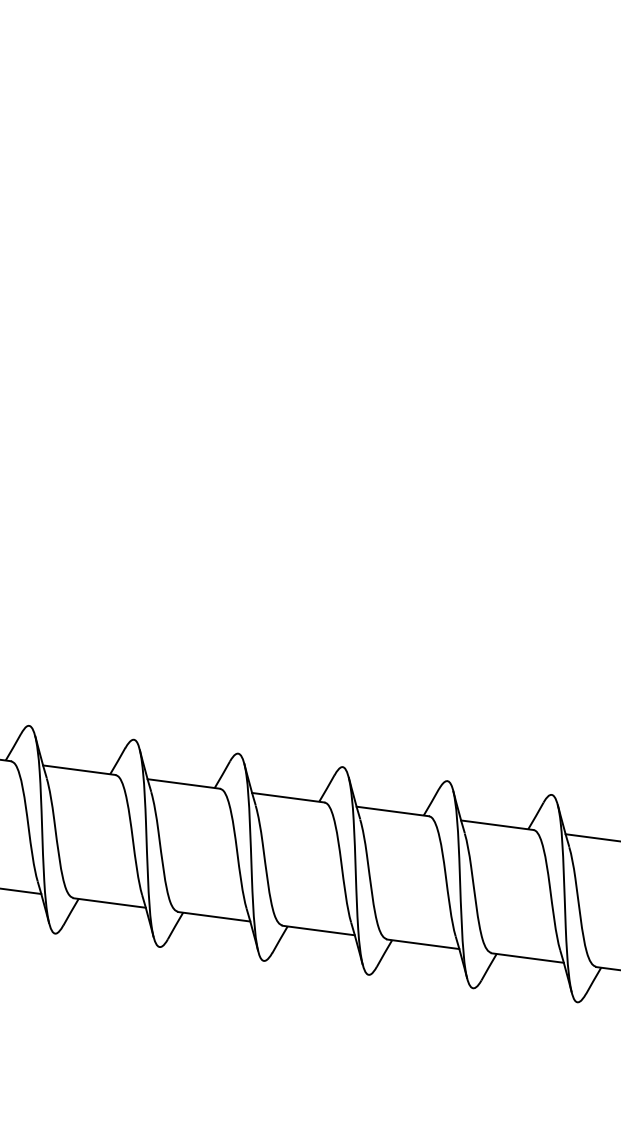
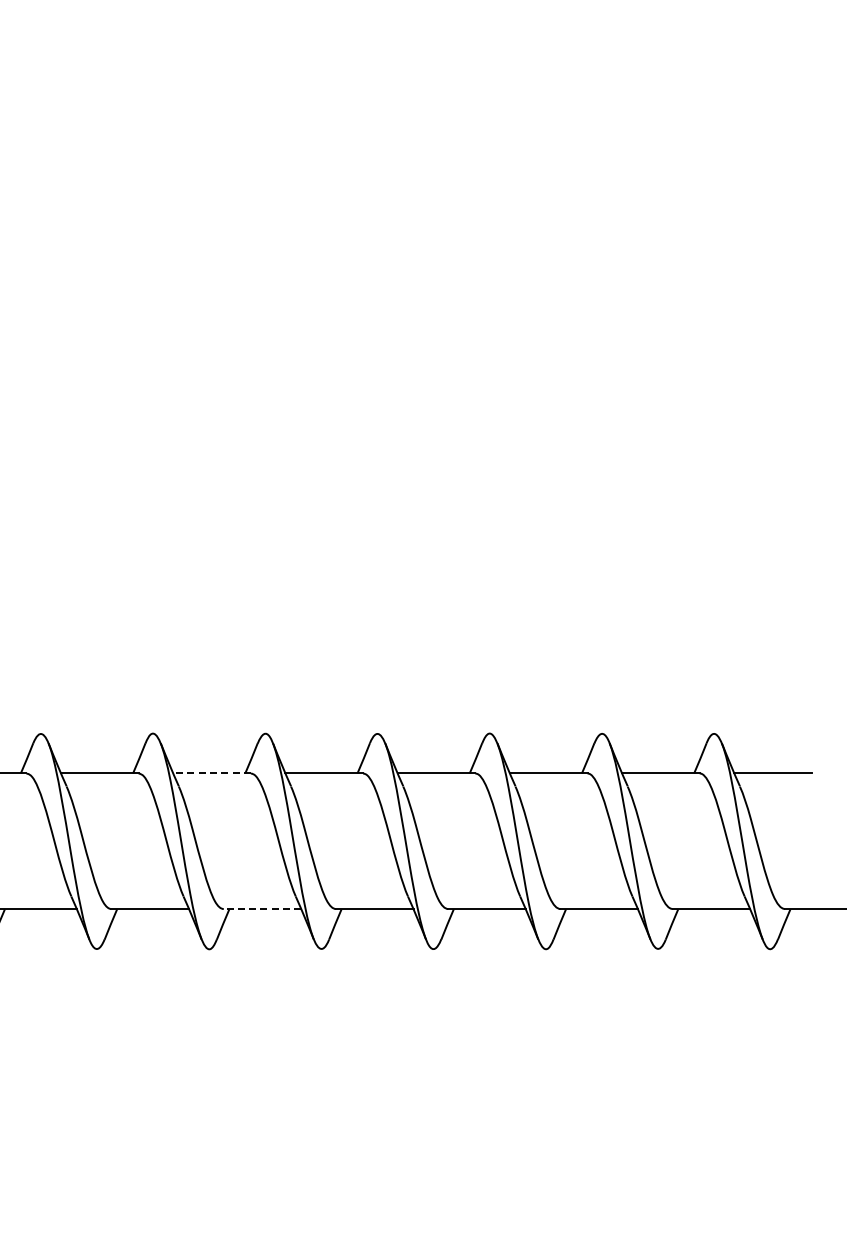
line: (79, 770) -> (212, 773), solid -> dashed
line: (109, 903) -> (262, 909), solid -> dashed

